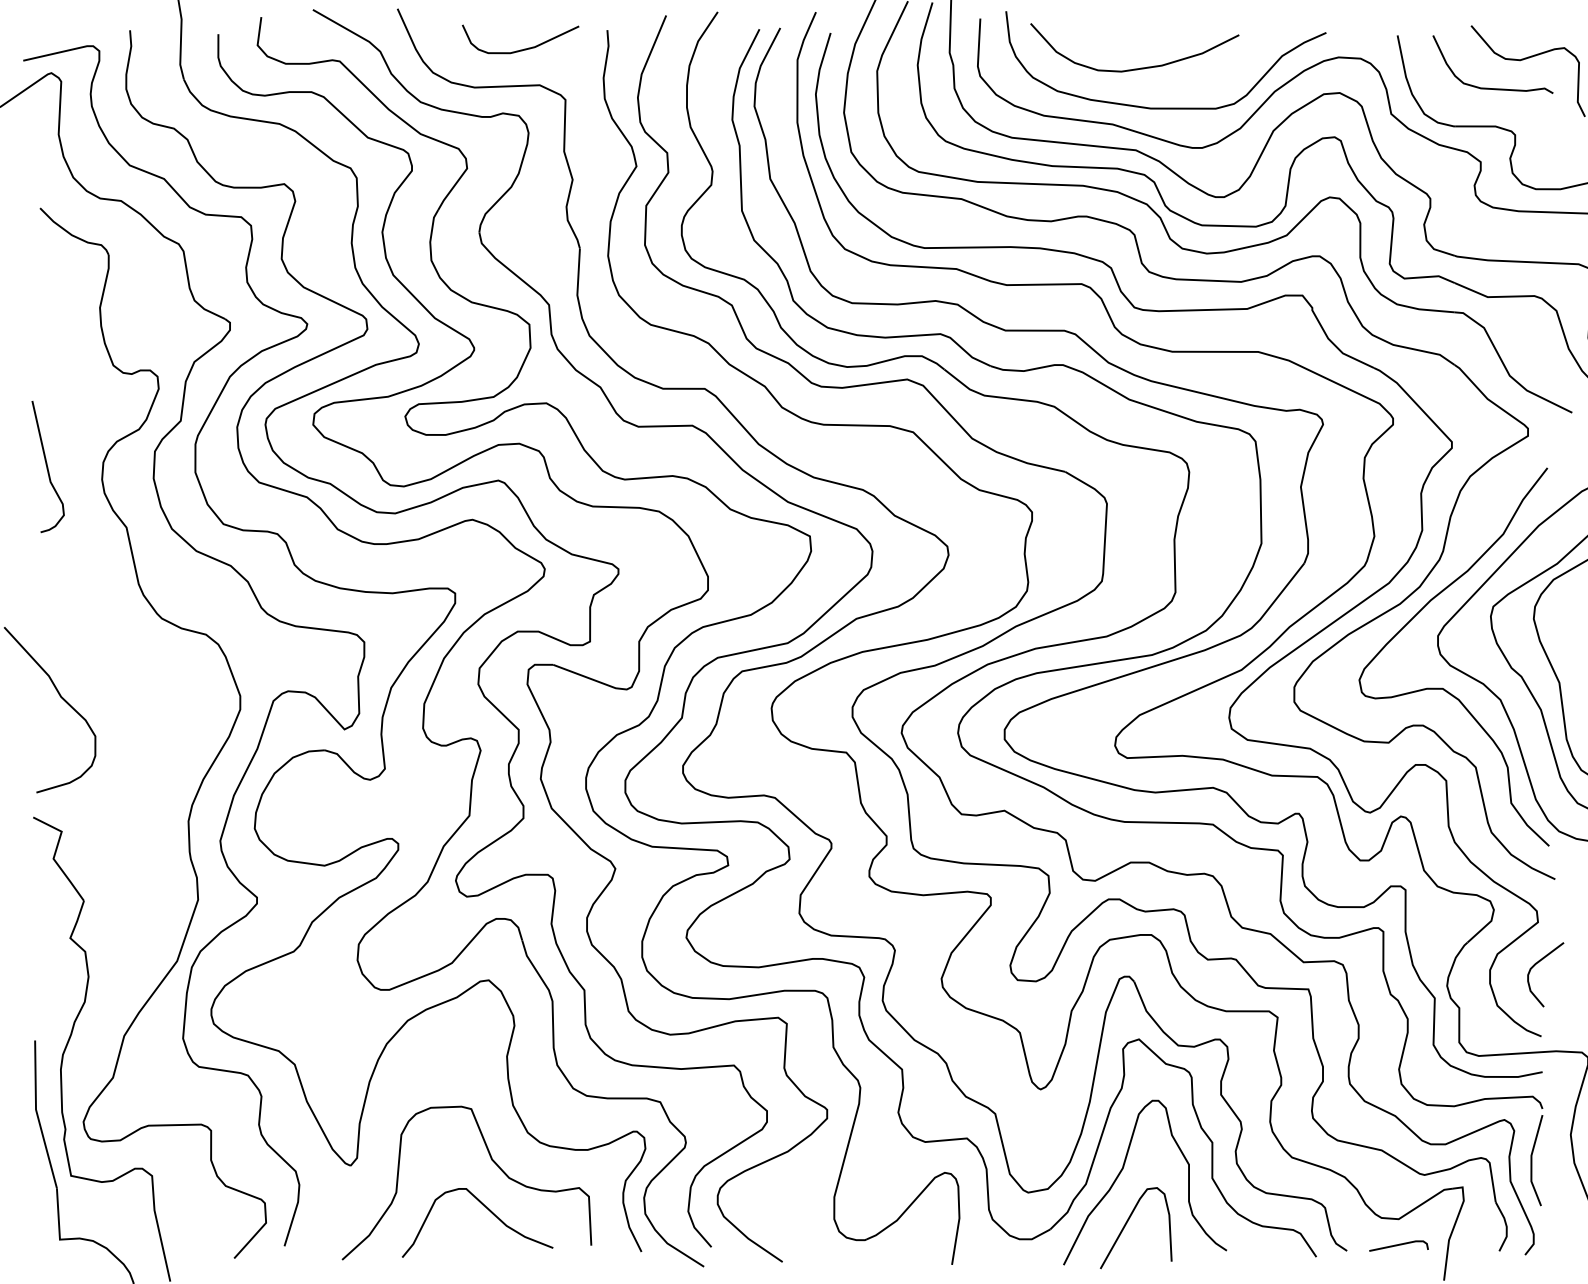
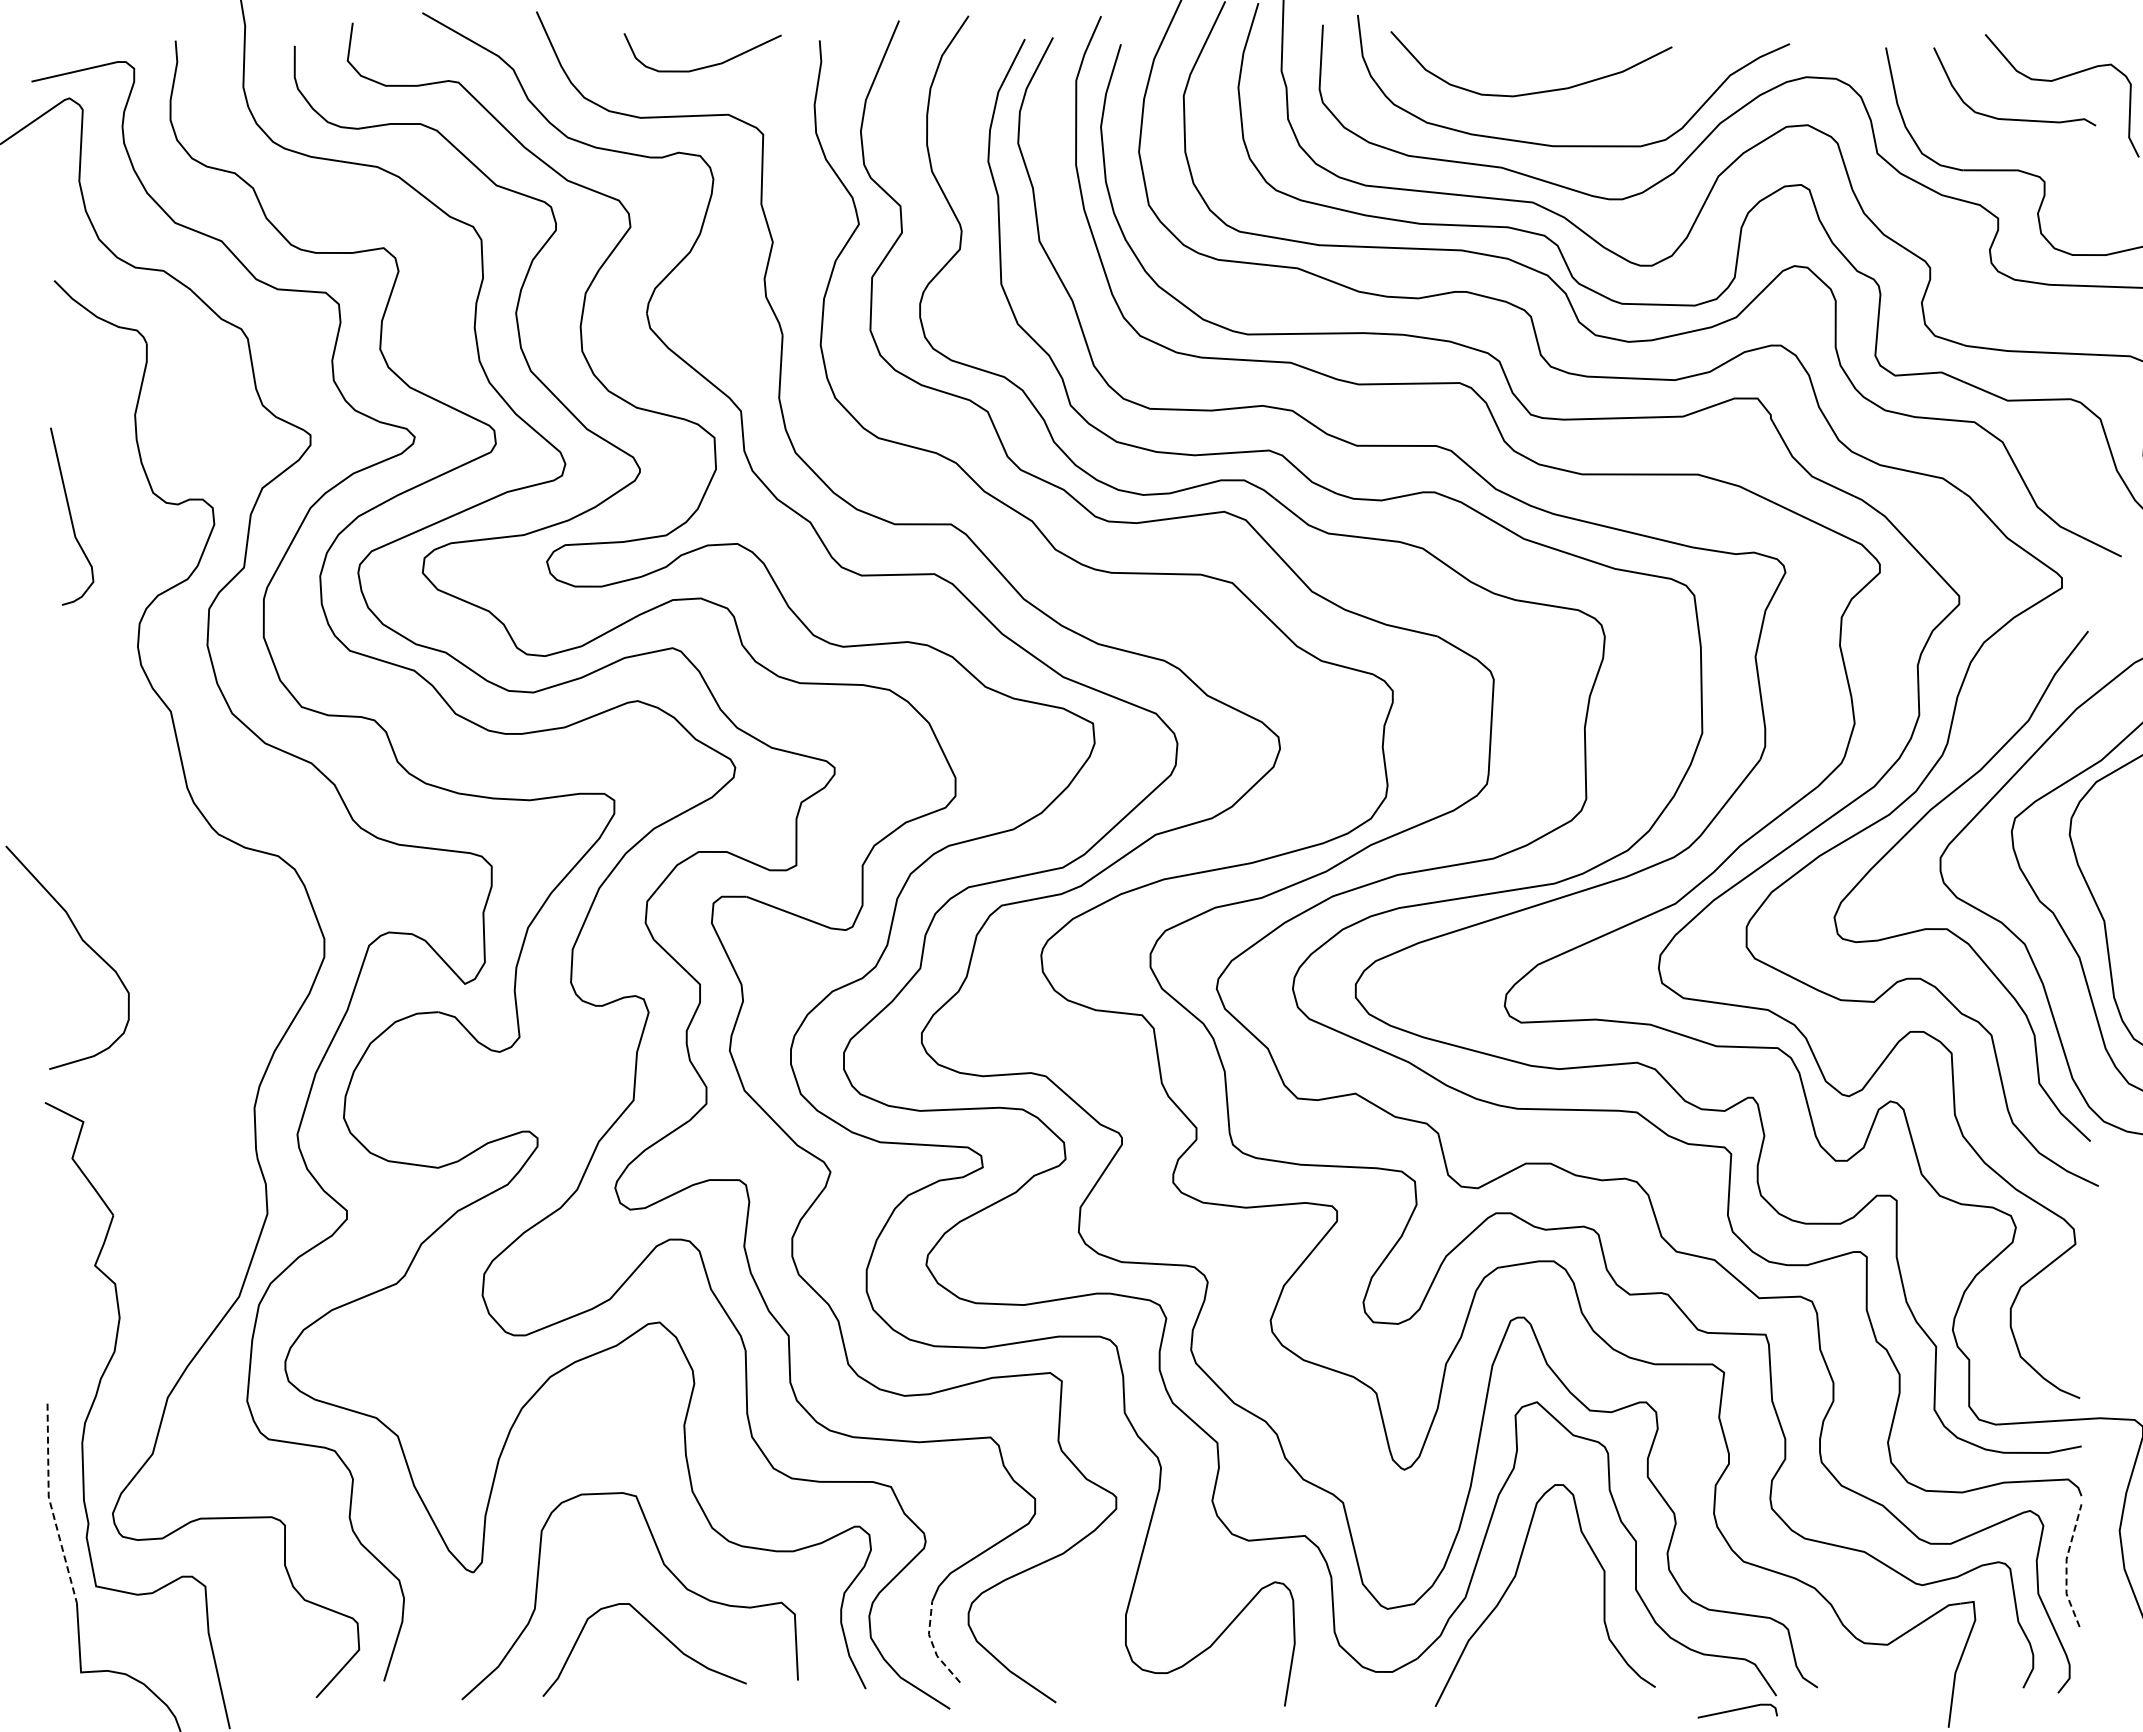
curve: (47, 466) -> (71, 516), moved
curve: (1538, 963) -> (2075, 1299), removed
line: (38, 1115) -> (51, 1505), solid -> dashed
line: (1531, 1161) -> (2066, 1566), solid -> dashed
line: (691, 1220) -> (933, 1646), solid -> dashed
curve: (1126, 1224) -> (1520, 1651), removed
line: (1398, 1245) -> (1737, 1710), moved

